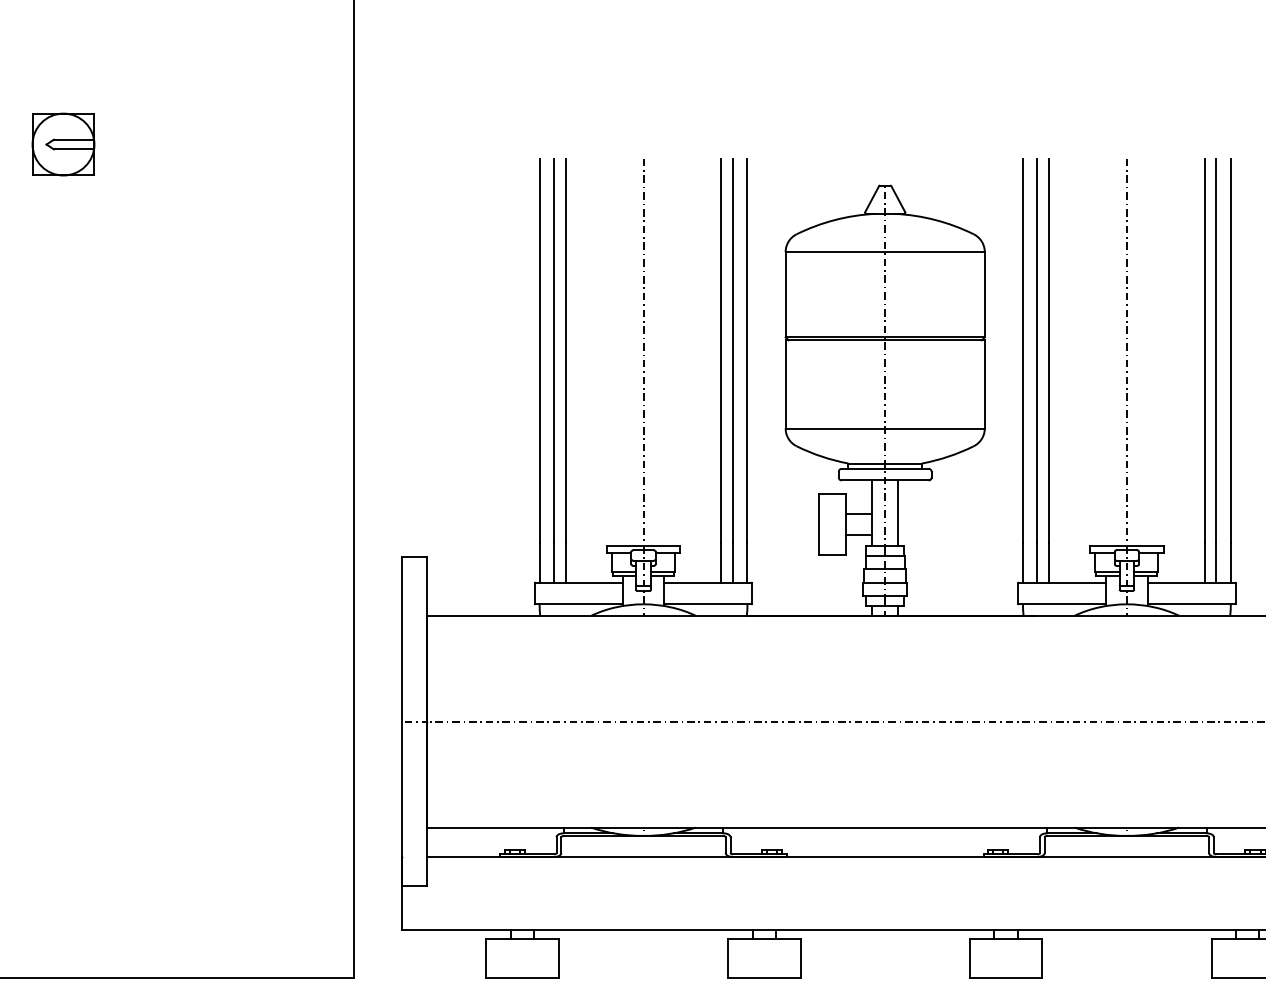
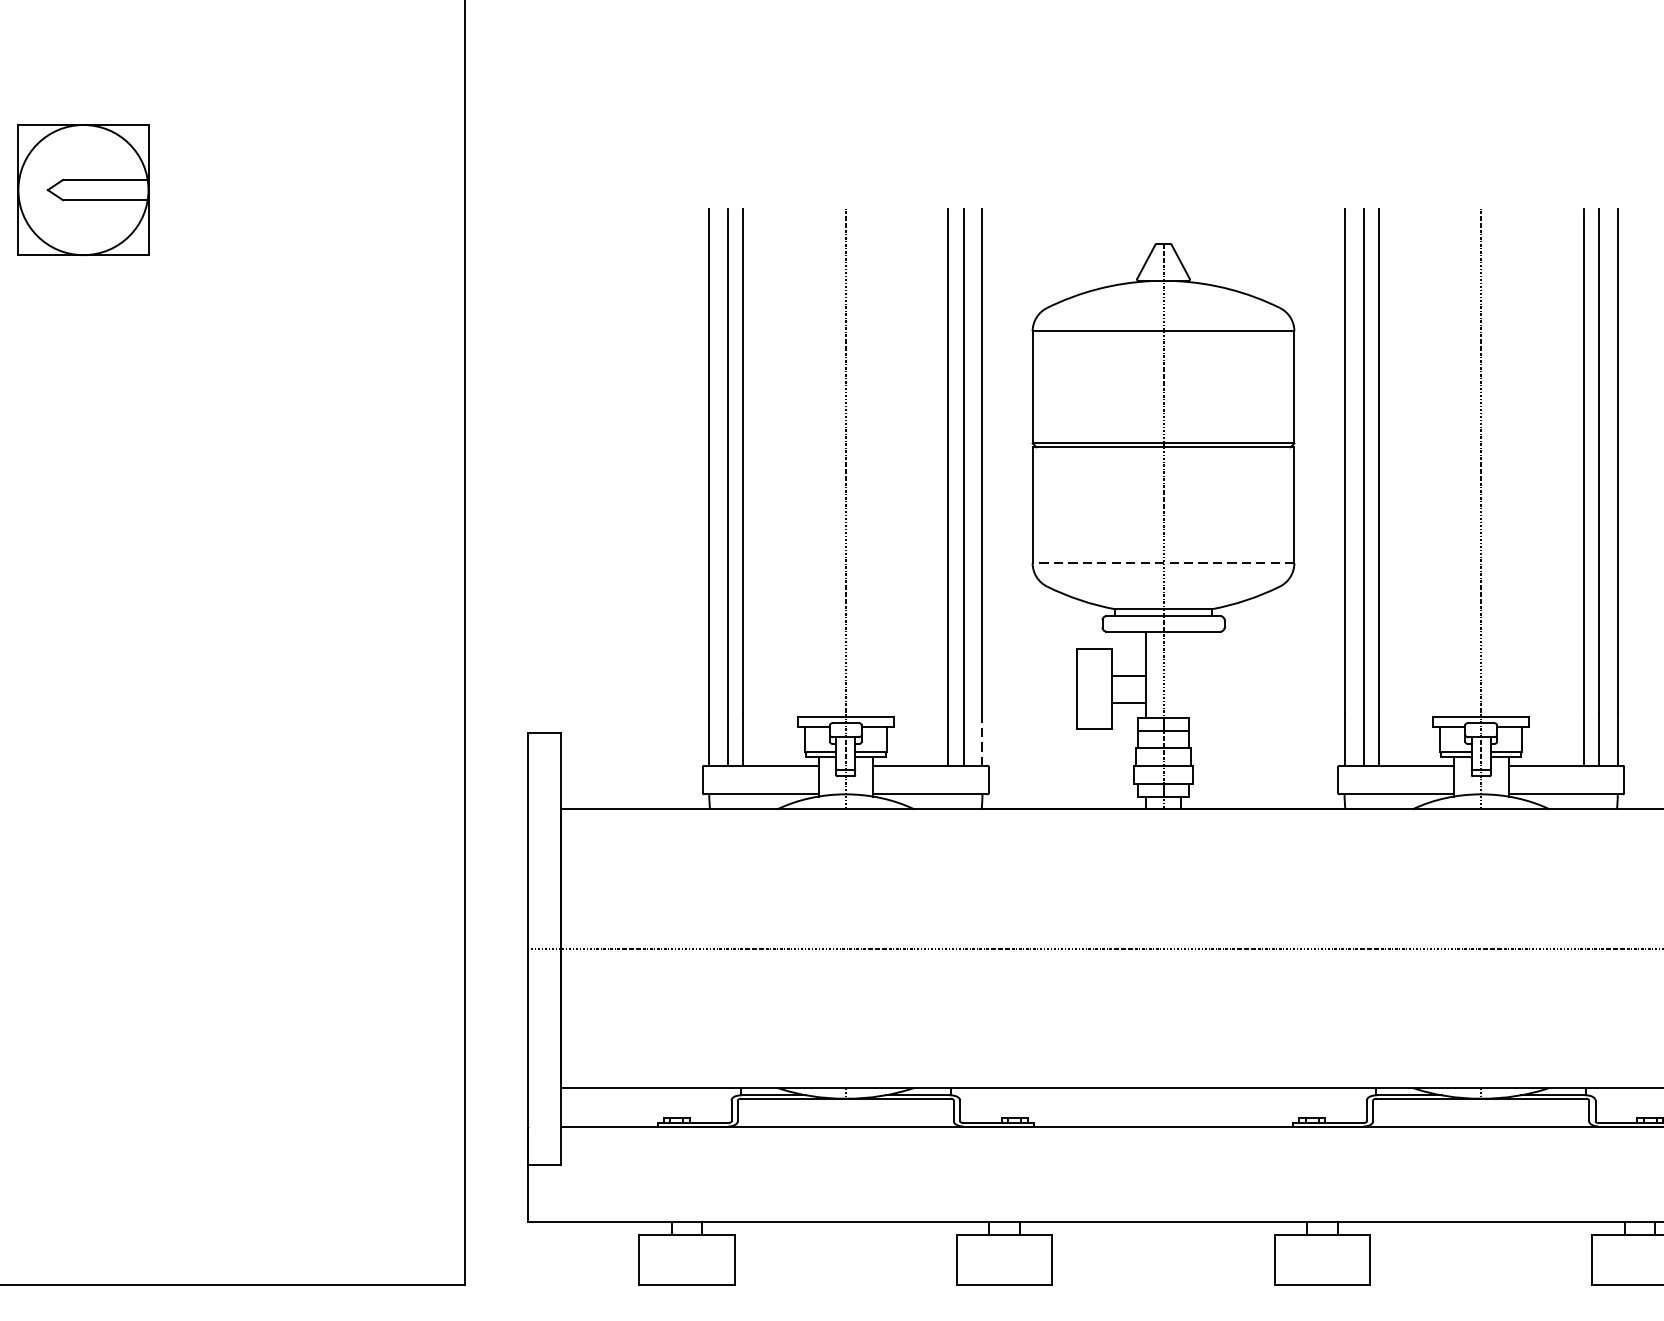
part: (63, 144) -> (83, 189), size x1.6
line: (885, 428) -> (1163, 563), solid -> dashed
line: (898, 513) -> (1180, 674), removed
line: (747, 562) -> (982, 739), solid -> dashed

